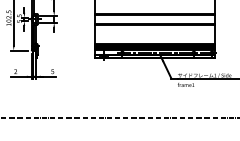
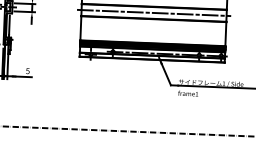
line: (155, 19) -> (154, 13), added

